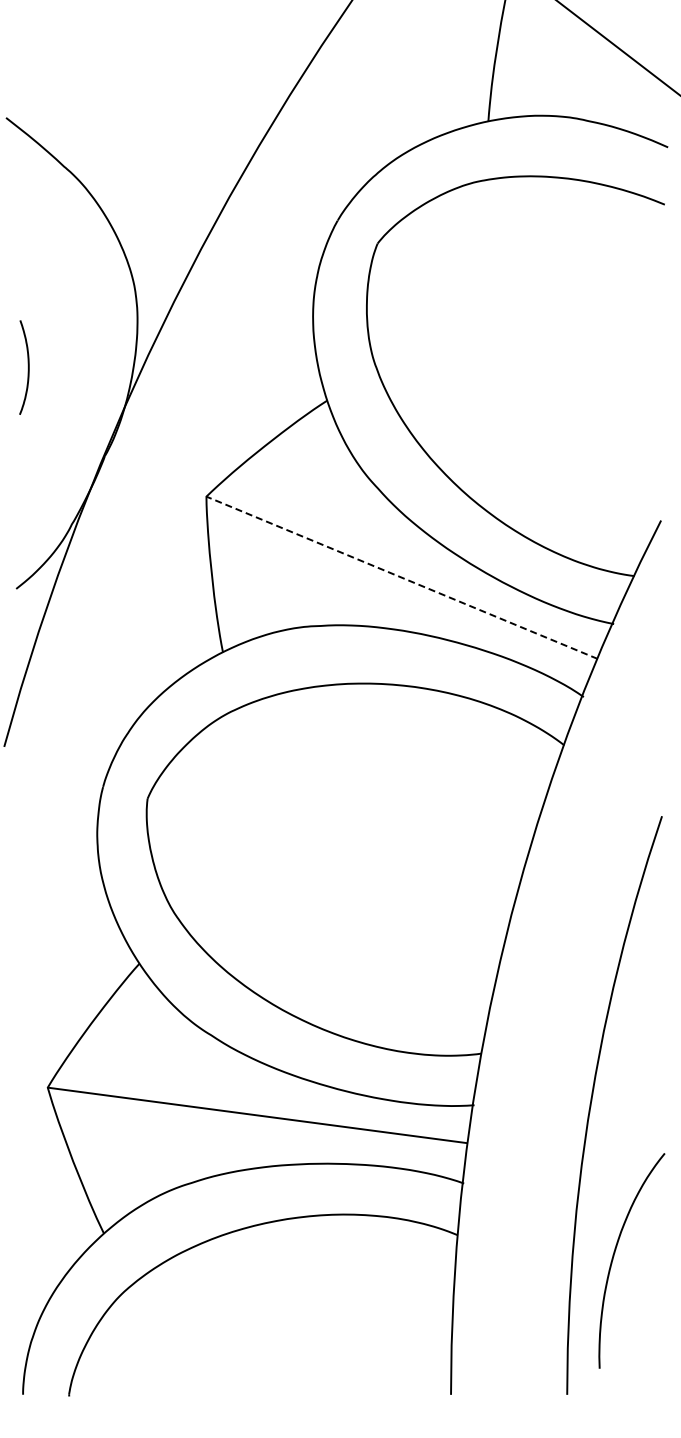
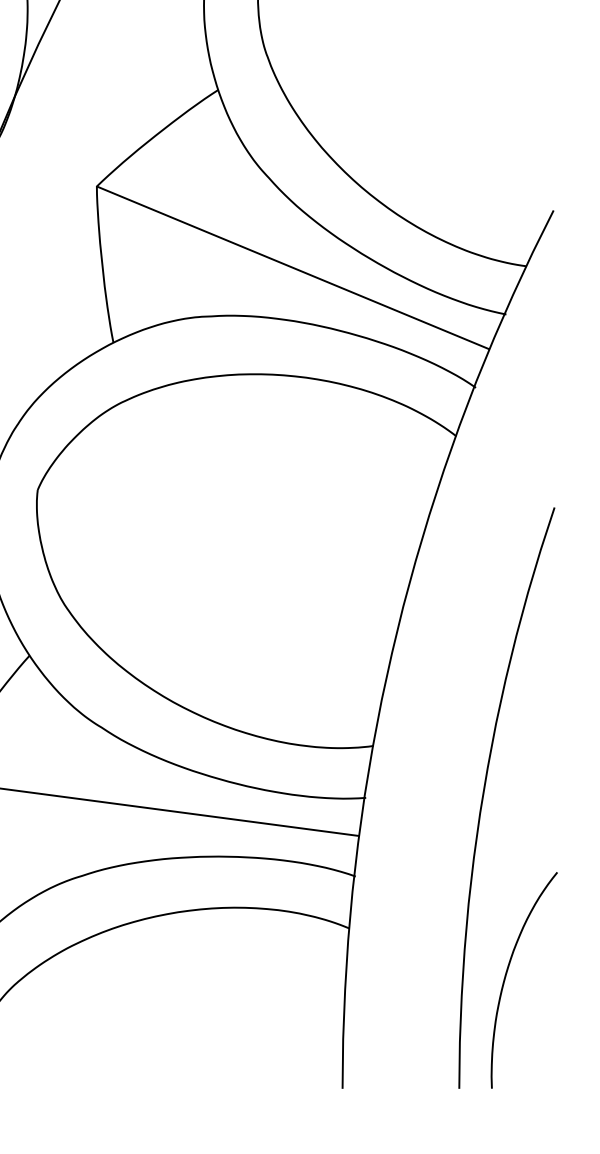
line: (402, 577) -> (293, 267), dashed -> solid
curve: (615, 1253) -> (507, 972), moved

